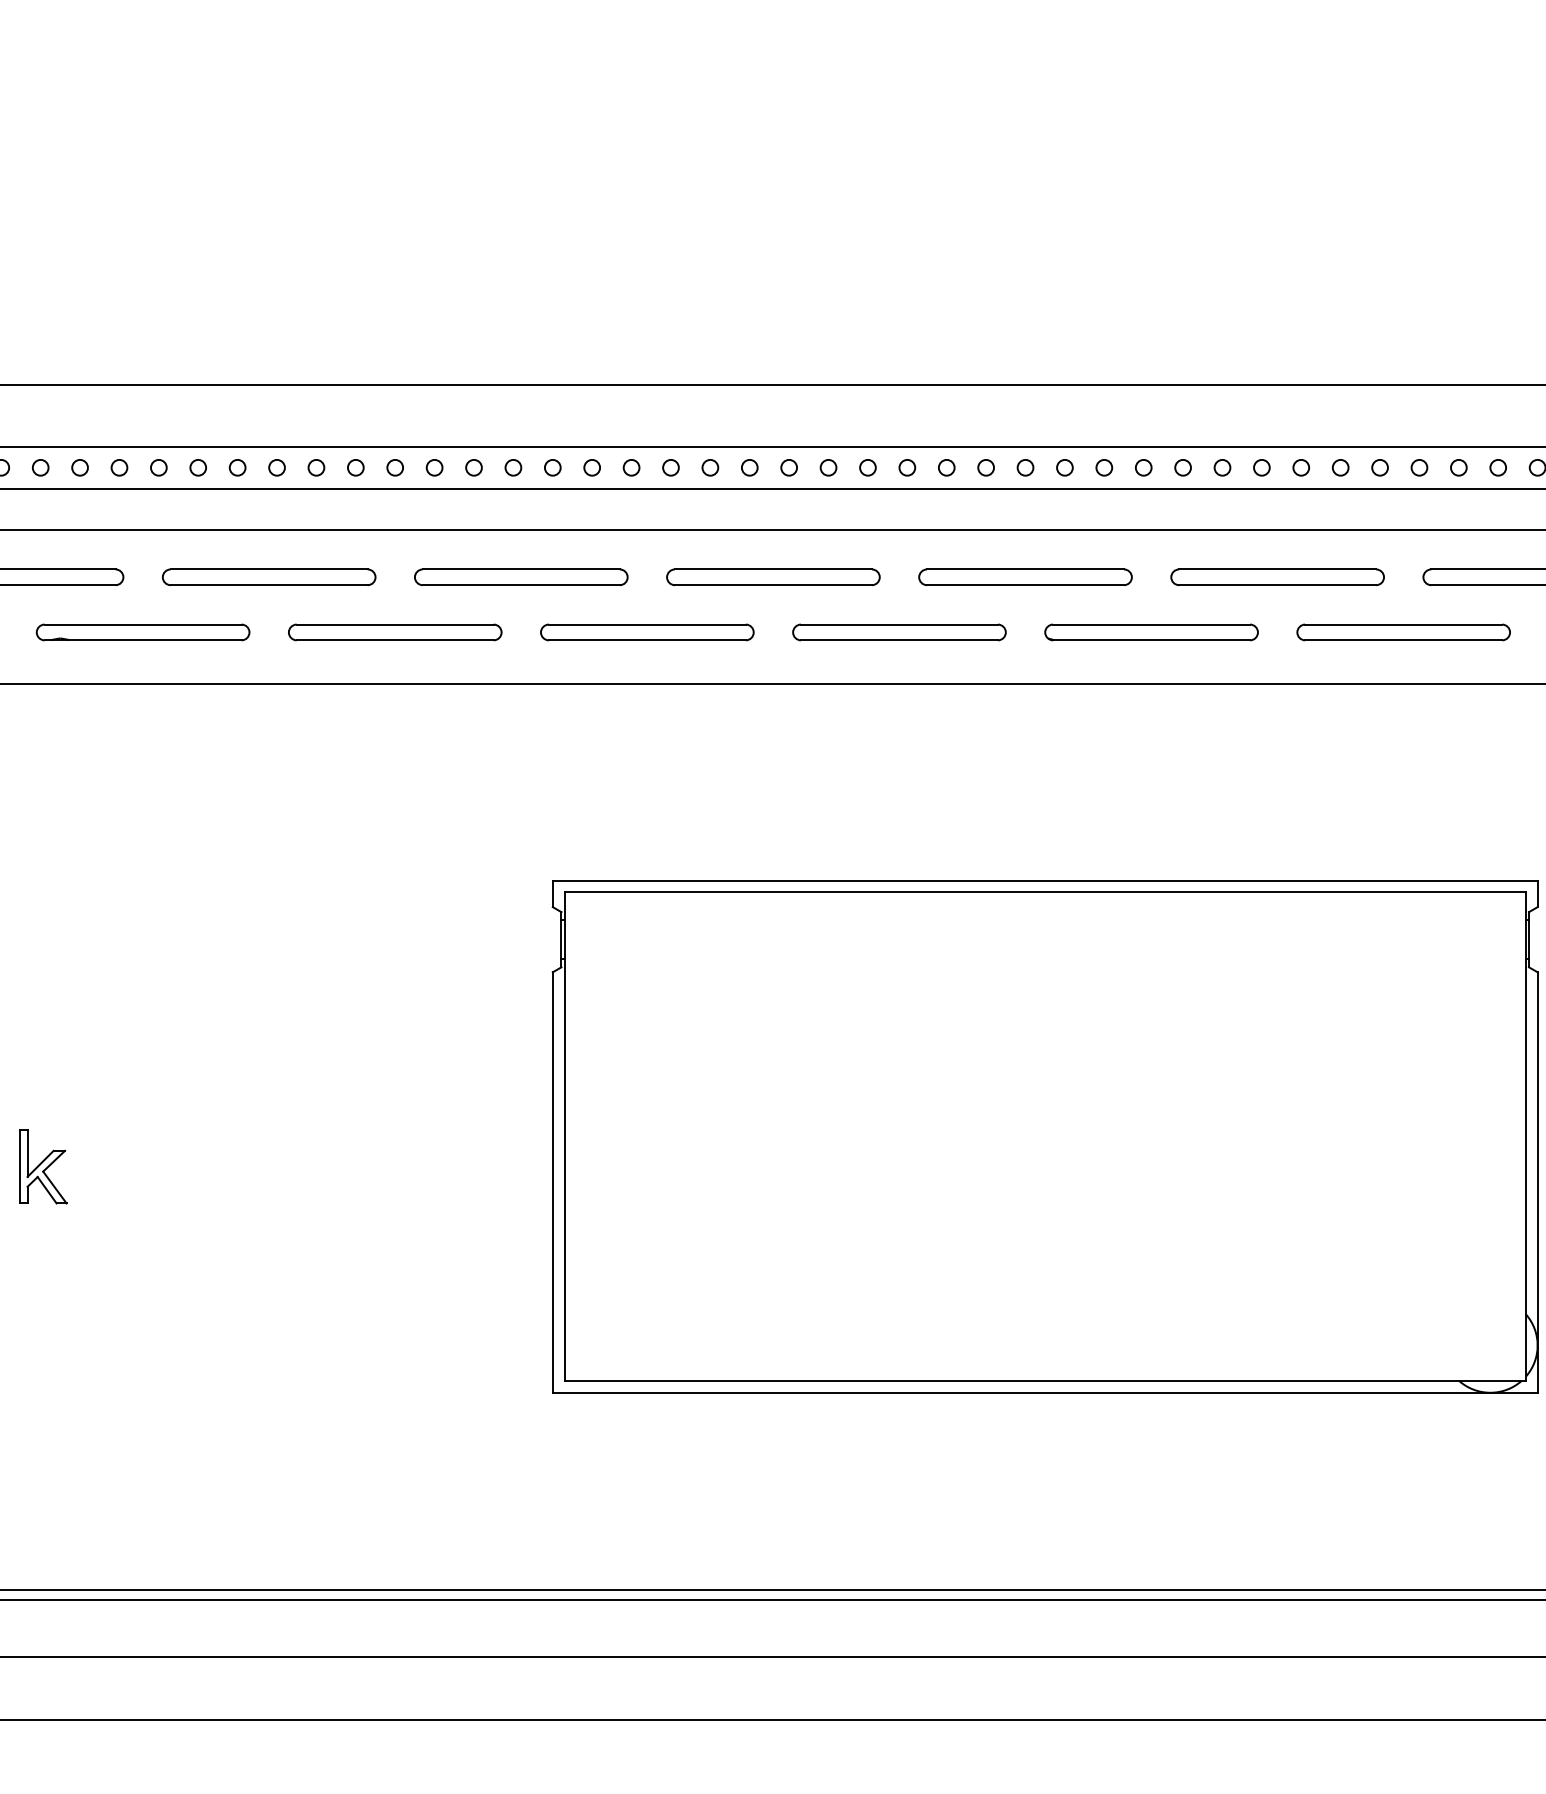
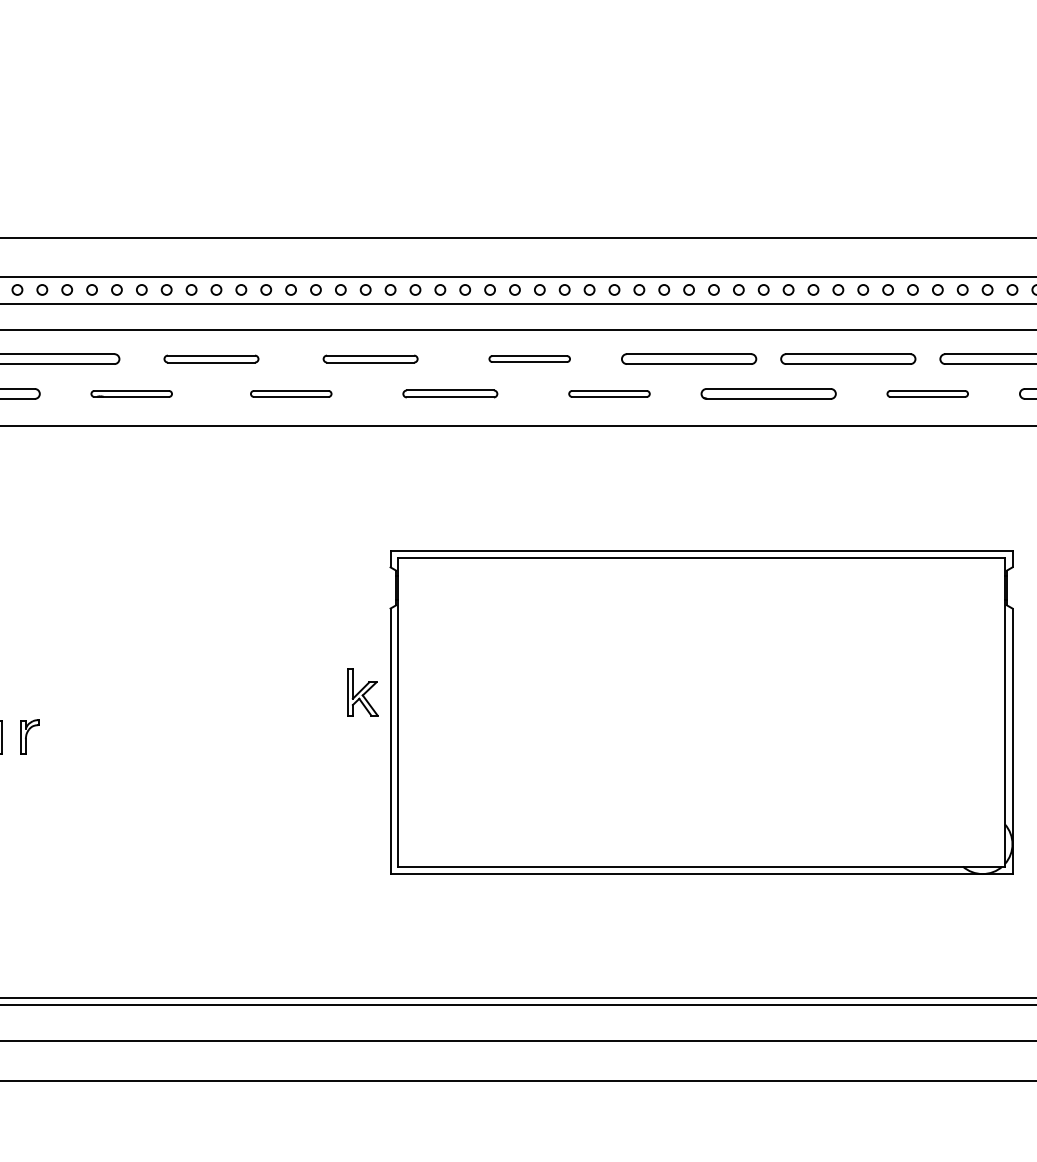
part: (269, 576) -> (211, 358), size x0.7
part: (520, 576) -> (370, 358), size x0.7
part: (772, 576) -> (529, 358), size x0.6
part: (142, 631) -> (131, 393), size x0.6
part: (395, 631) -> (291, 393), size x0.6
part: (647, 631) -> (450, 393), size x0.7
part: (899, 631) -> (609, 393), size x0.6
part: (1403, 631) -> (927, 393), size x0.6
part: (42, 1167) -> (362, 692), moved

